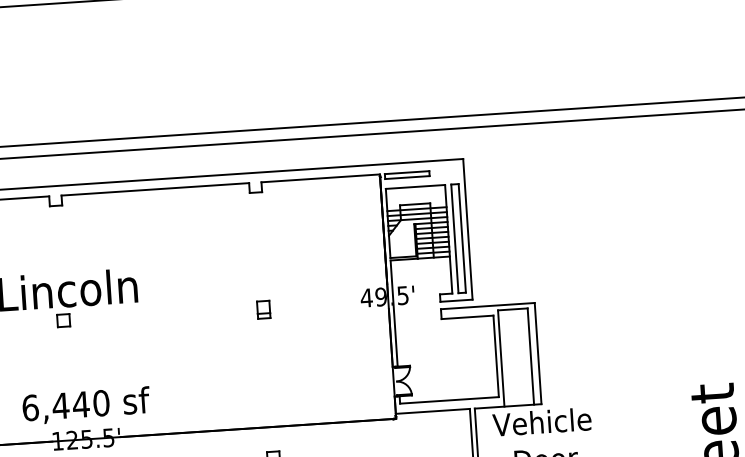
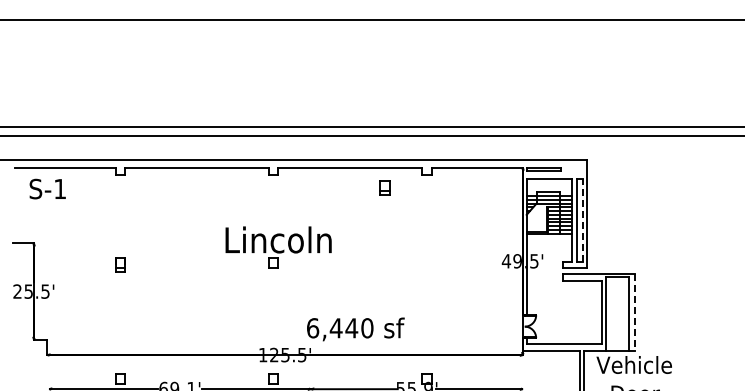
line: (462, 238) -> (582, 220), solid -> dashed
part: (262, 309) -> (384, 187), moved
line: (537, 353) -> (634, 312), solid -> dashed
text: (86, 405) -> (355, 329), moved

